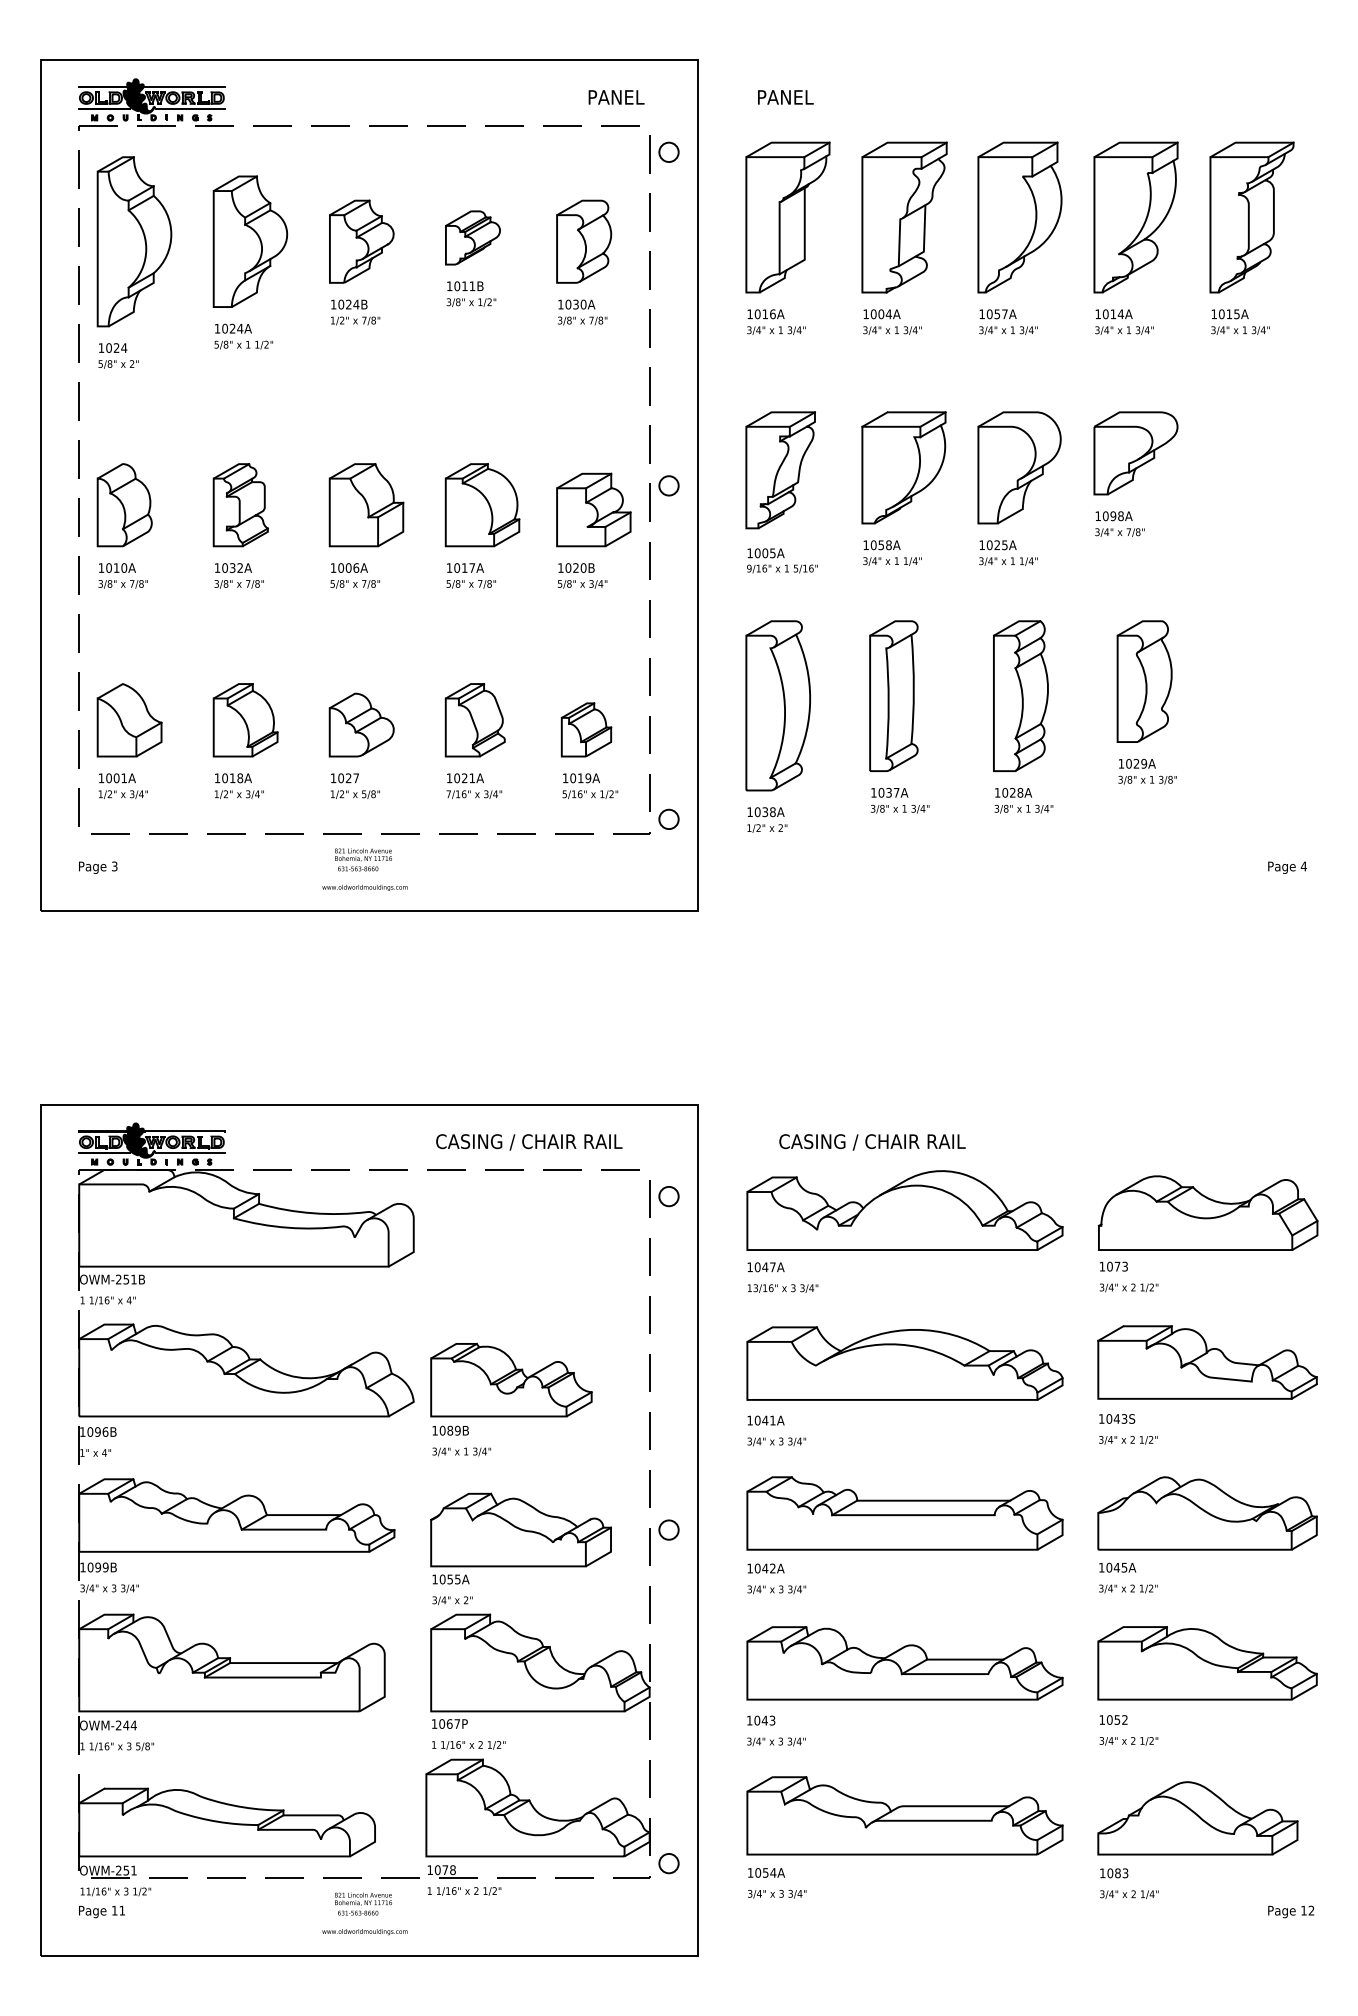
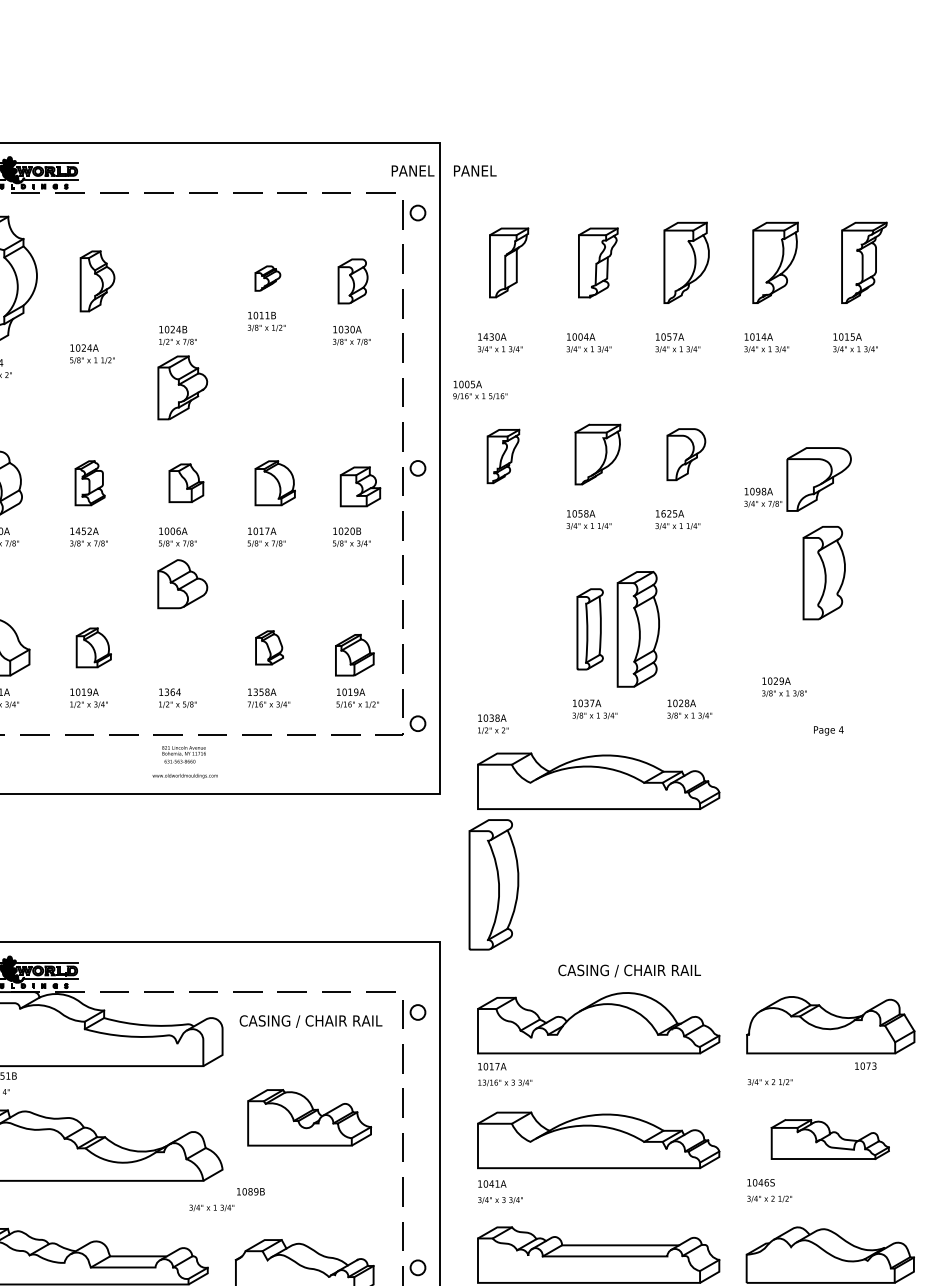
text: (616, 97) -> (413, 171), moved
text: (785, 97) -> (475, 171), moved
part: (787, 217) -> (508, 262), size x0.6
part: (904, 217) -> (598, 262), size x0.6
part: (1019, 217) -> (686, 262), size x0.7
part: (1135, 217) -> (775, 262), size x0.7
part: (1251, 217) -> (863, 262), size x0.7
part: (472, 237) -> (267, 278), size x0.6
part: (250, 241) -> (97, 281), size x0.6
part: (361, 241) -> (182, 387), moved
part: (584, 241) -> (353, 281), size x0.7
text: (764, 314) -> (491, 337), 1016A -> 1430A
part: (1135, 453) -> (818, 479), moved
part: (903, 467) -> (597, 454), size x0.7
part: (1019, 467) -> (686, 454), size x0.6
part: (780, 470) -> (503, 456), size x0.6
part: (240, 505) -> (89, 483), size x0.7
part: (366, 505) -> (186, 483), size x0.6
part: (482, 505) -> (275, 483), size x0.7
part: (593, 509) -> (360, 486), size x0.7
text: (989, 544) -> (663, 513), 1025A -> 1625A
text: (782, 560) -> (480, 390), moved
text: (228, 567) -> (80, 530), 1032A -> 1452A
part: (1144, 681) -> (824, 572), moved
part: (893, 695) -> (589, 628), size x0.7
part: (1020, 695) -> (638, 628), moved
part: (777, 705) -> (493, 884), moved
part: (245, 720) -> (93, 648), size x0.7
part: (474, 720) -> (269, 648), size x0.6
part: (361, 724) -> (182, 583), moved
text: (240, 778) -> (89, 692), 1018A -> 1019A
text: (348, 778) -> (172, 692), 1027 -> 1364
text: (464, 778) -> (261, 692), 1021A -> 1358A
text: (1287, 867) -> (828, 730), moved
part: (904, 894) -> (598, 781), added
text: (529, 1142) -> (311, 1021), moved
text: (872, 1142) -> (629, 971), moved
text: (1113, 1266) -> (865, 1066), moved
text: (765, 1267) -> (491, 1066), 1047A -> 1017A
part: (1207, 1362) -> (830, 1139), size x0.7
part: (511, 1380) -> (309, 1118), moved
text: (1124, 1418) -> (766, 1182), 1043S -> 1046S
text: (461, 1451) -> (211, 1207), moved

